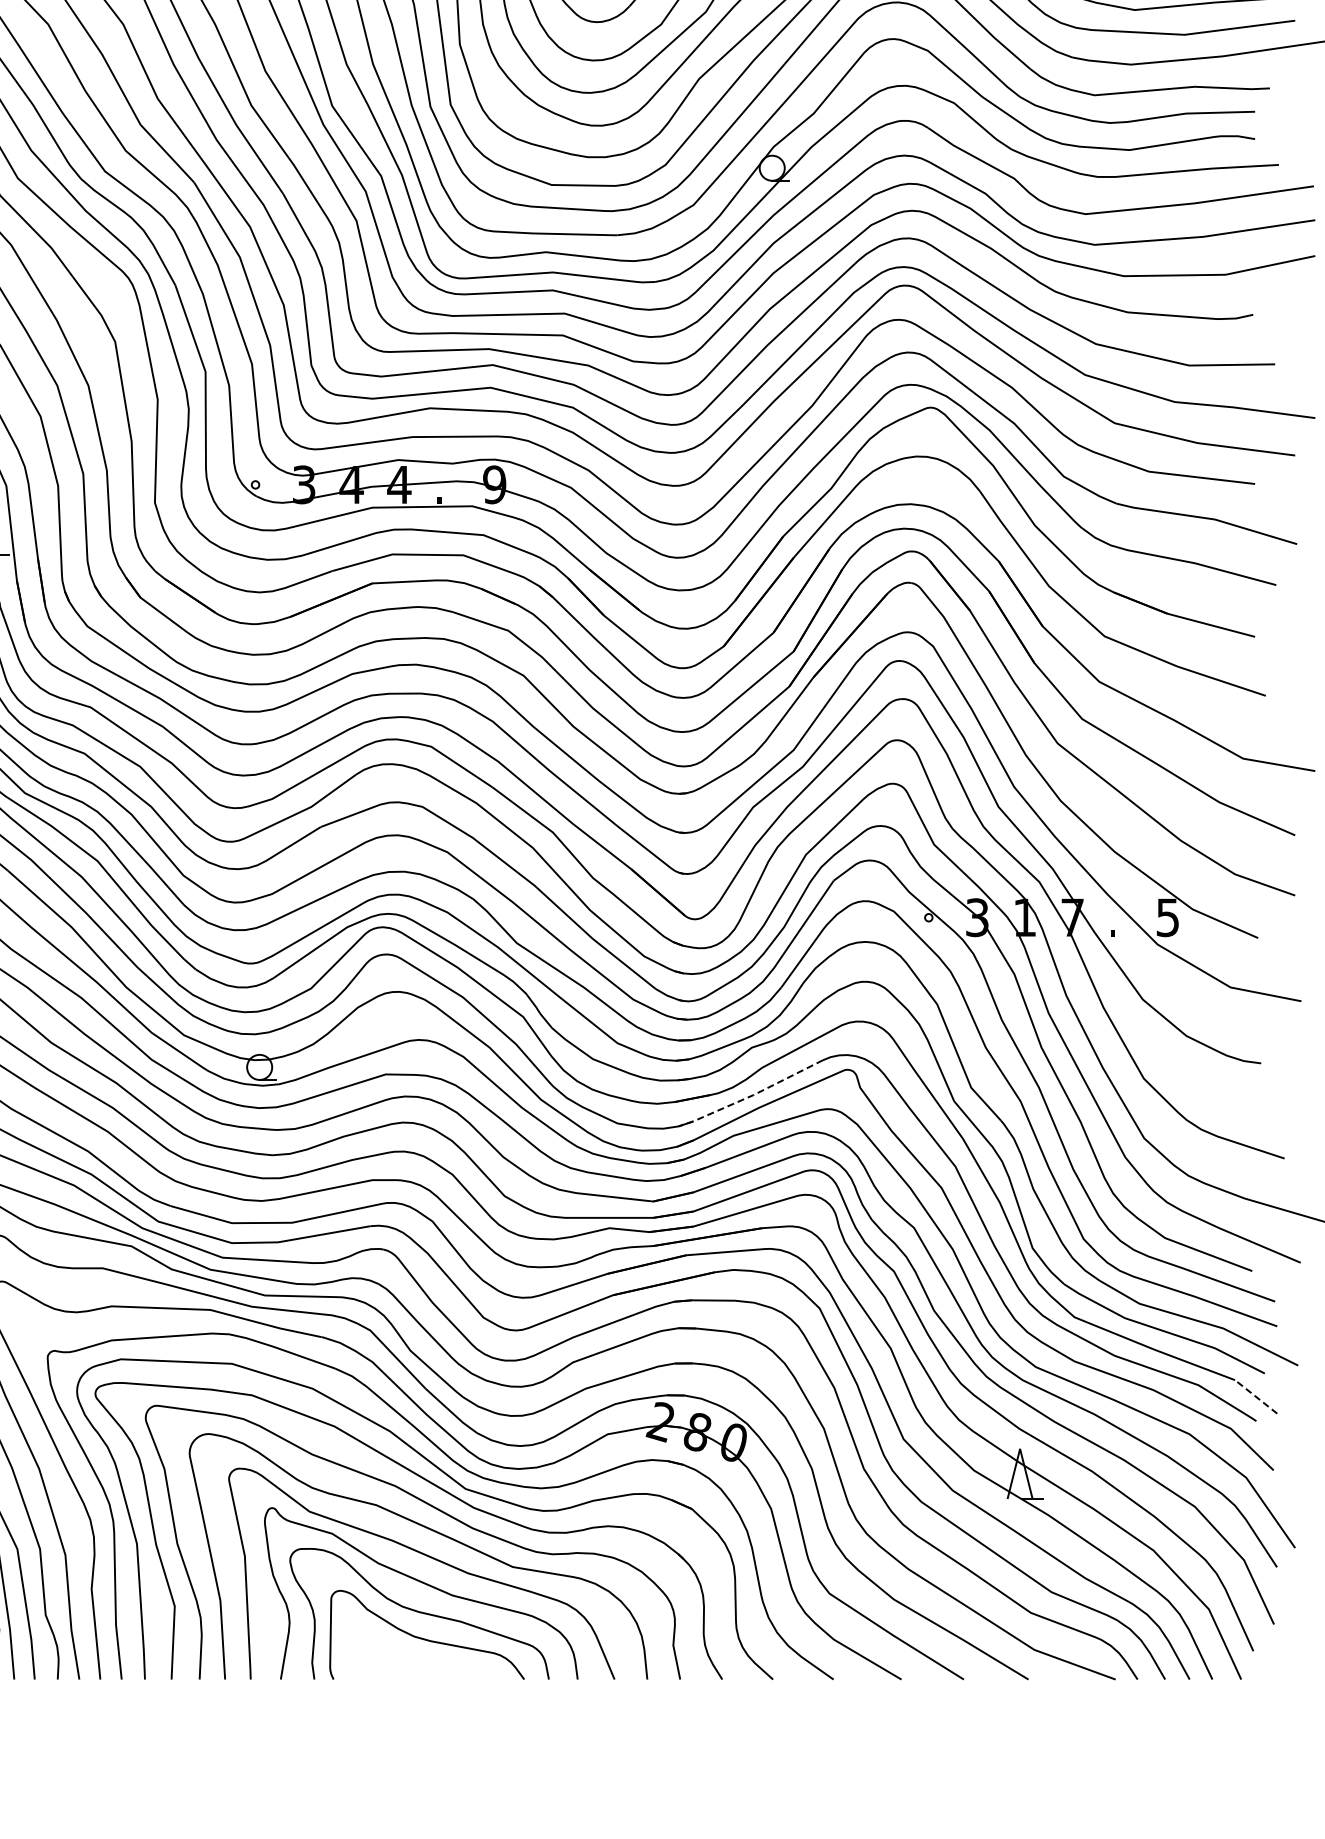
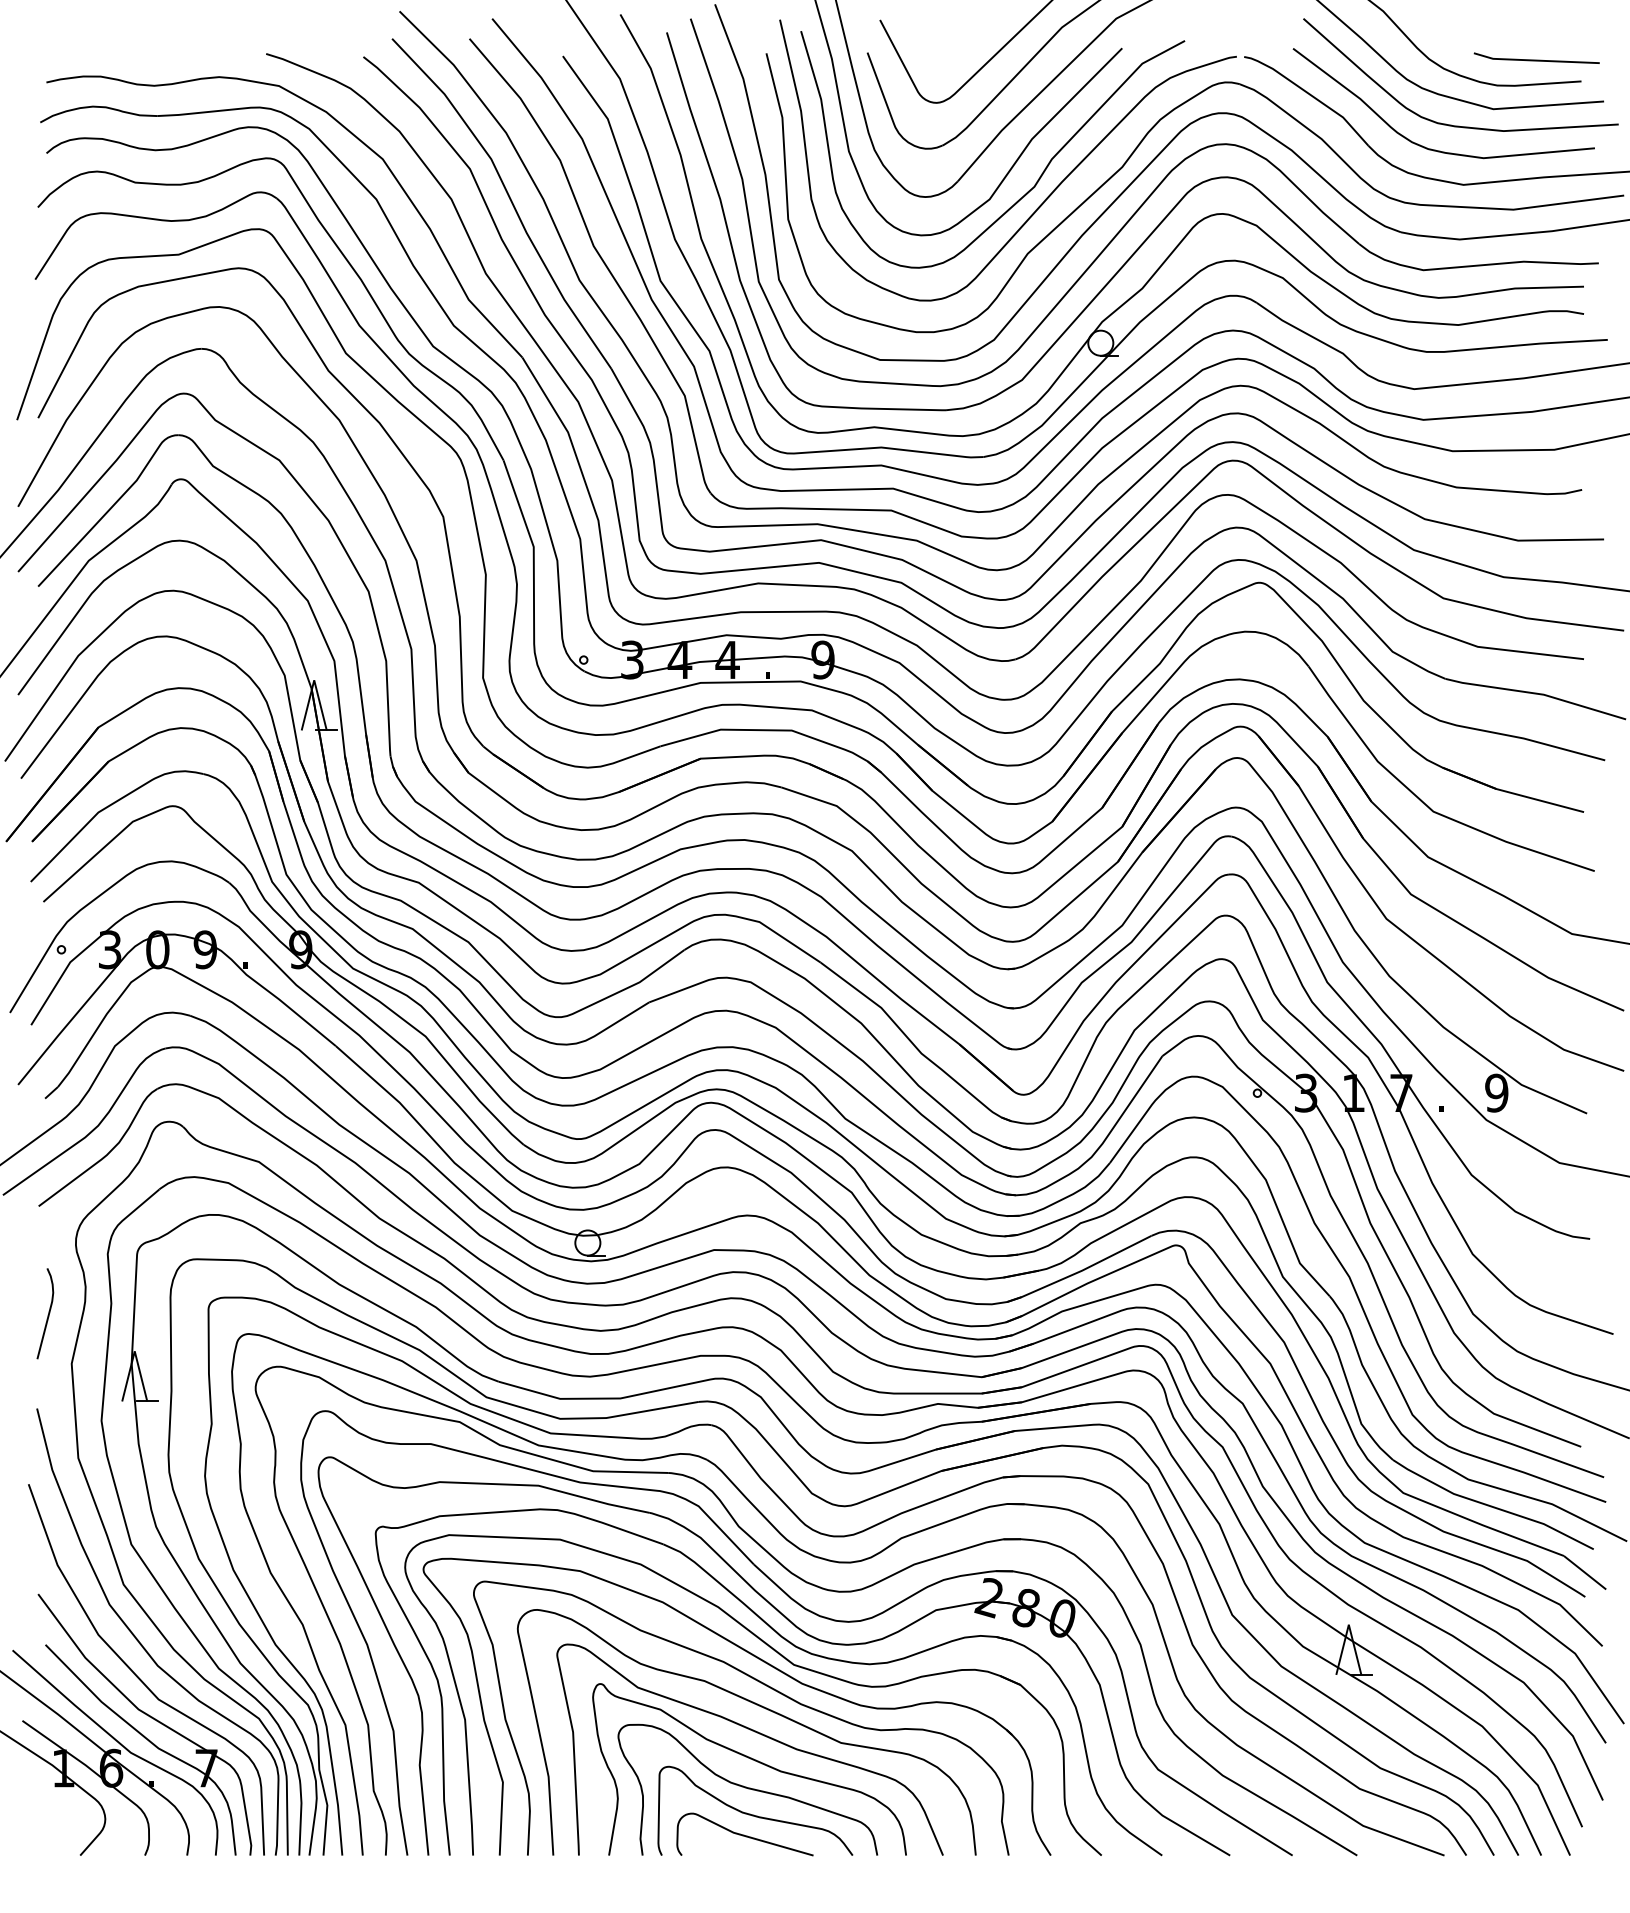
text: (1167, 917) -> (1496, 1092), 5 -> 9
line: (751, 1095) -> (1080, 1271), dashed -> solid
line: (1256, 1396) -> (1585, 1572), dashed -> solid
curve: (416, 1658) -> (744, 1834), added

